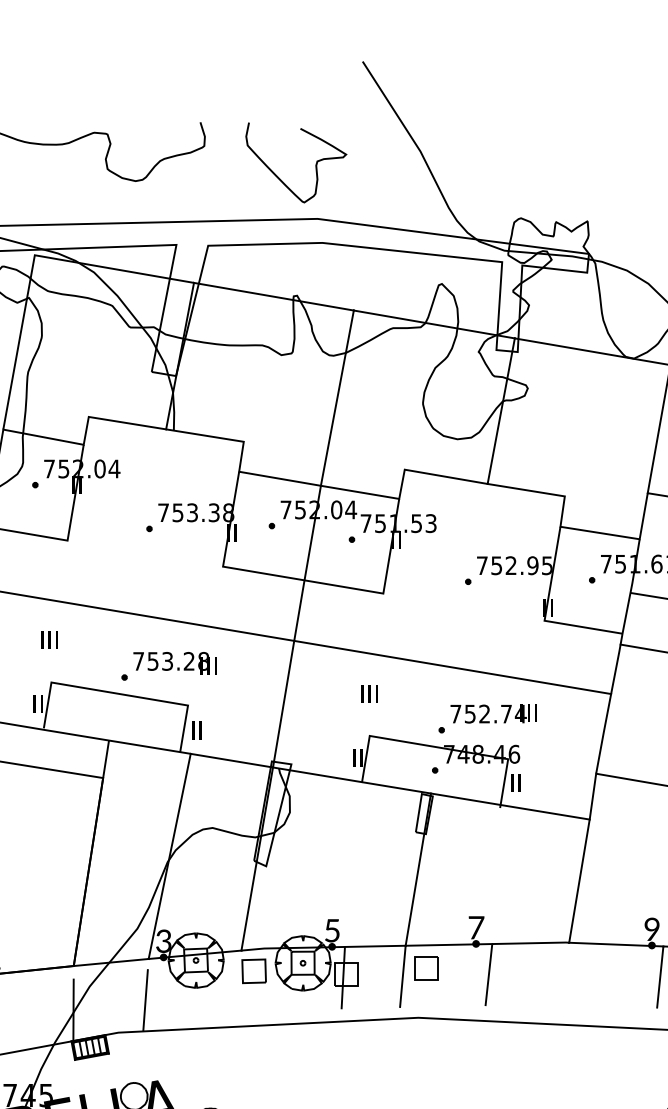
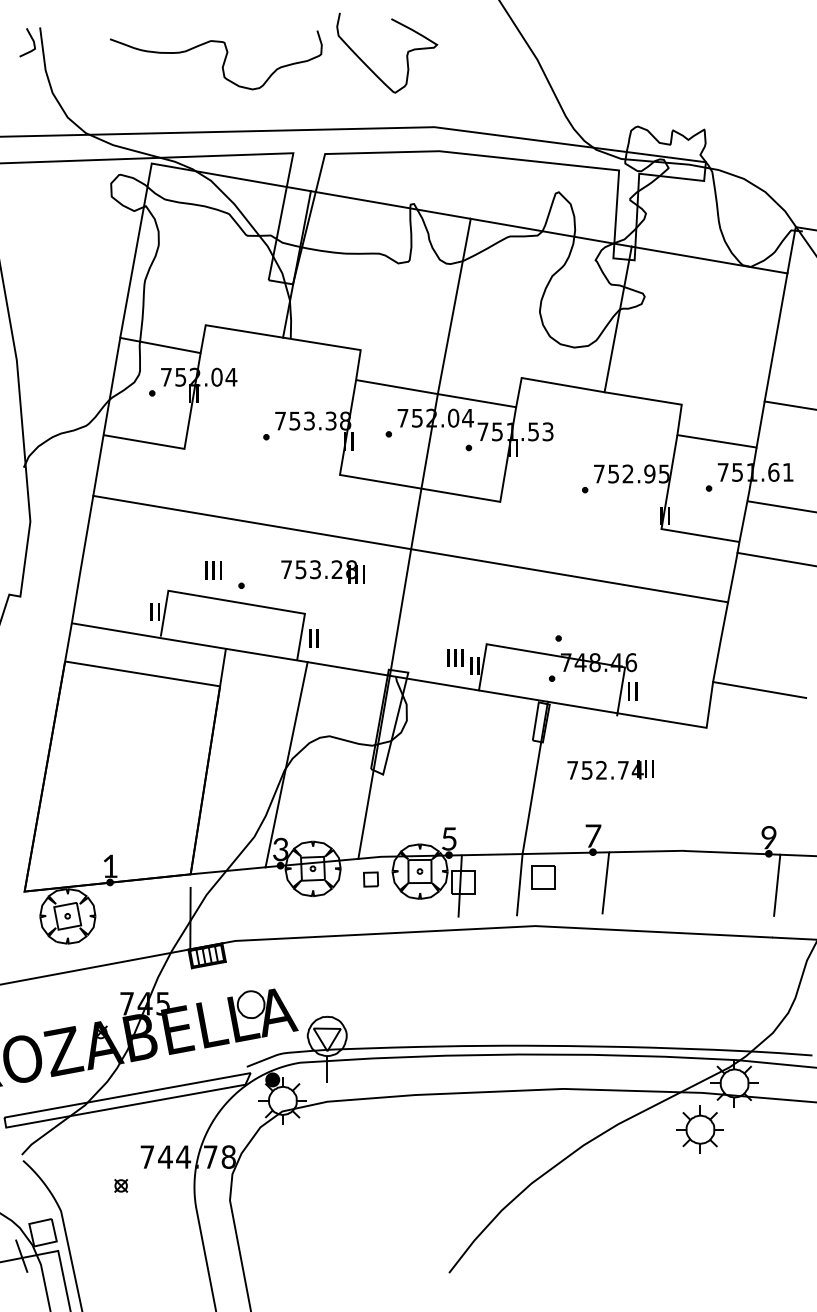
curve: (315, 163) -> (406, 53), moved
text: (49, 640) -> (213, 570), moved
text: (174, 663) -> (322, 571), moved
text: (369, 693) -> (455, 657), moved
text: (493, 713) -> (610, 769), moved
line: (579, 881) -> (696, 789), removed
part: (253, 971) -> (370, 879), size x0.6
line: (145, 995) -> (262, 903), removed

